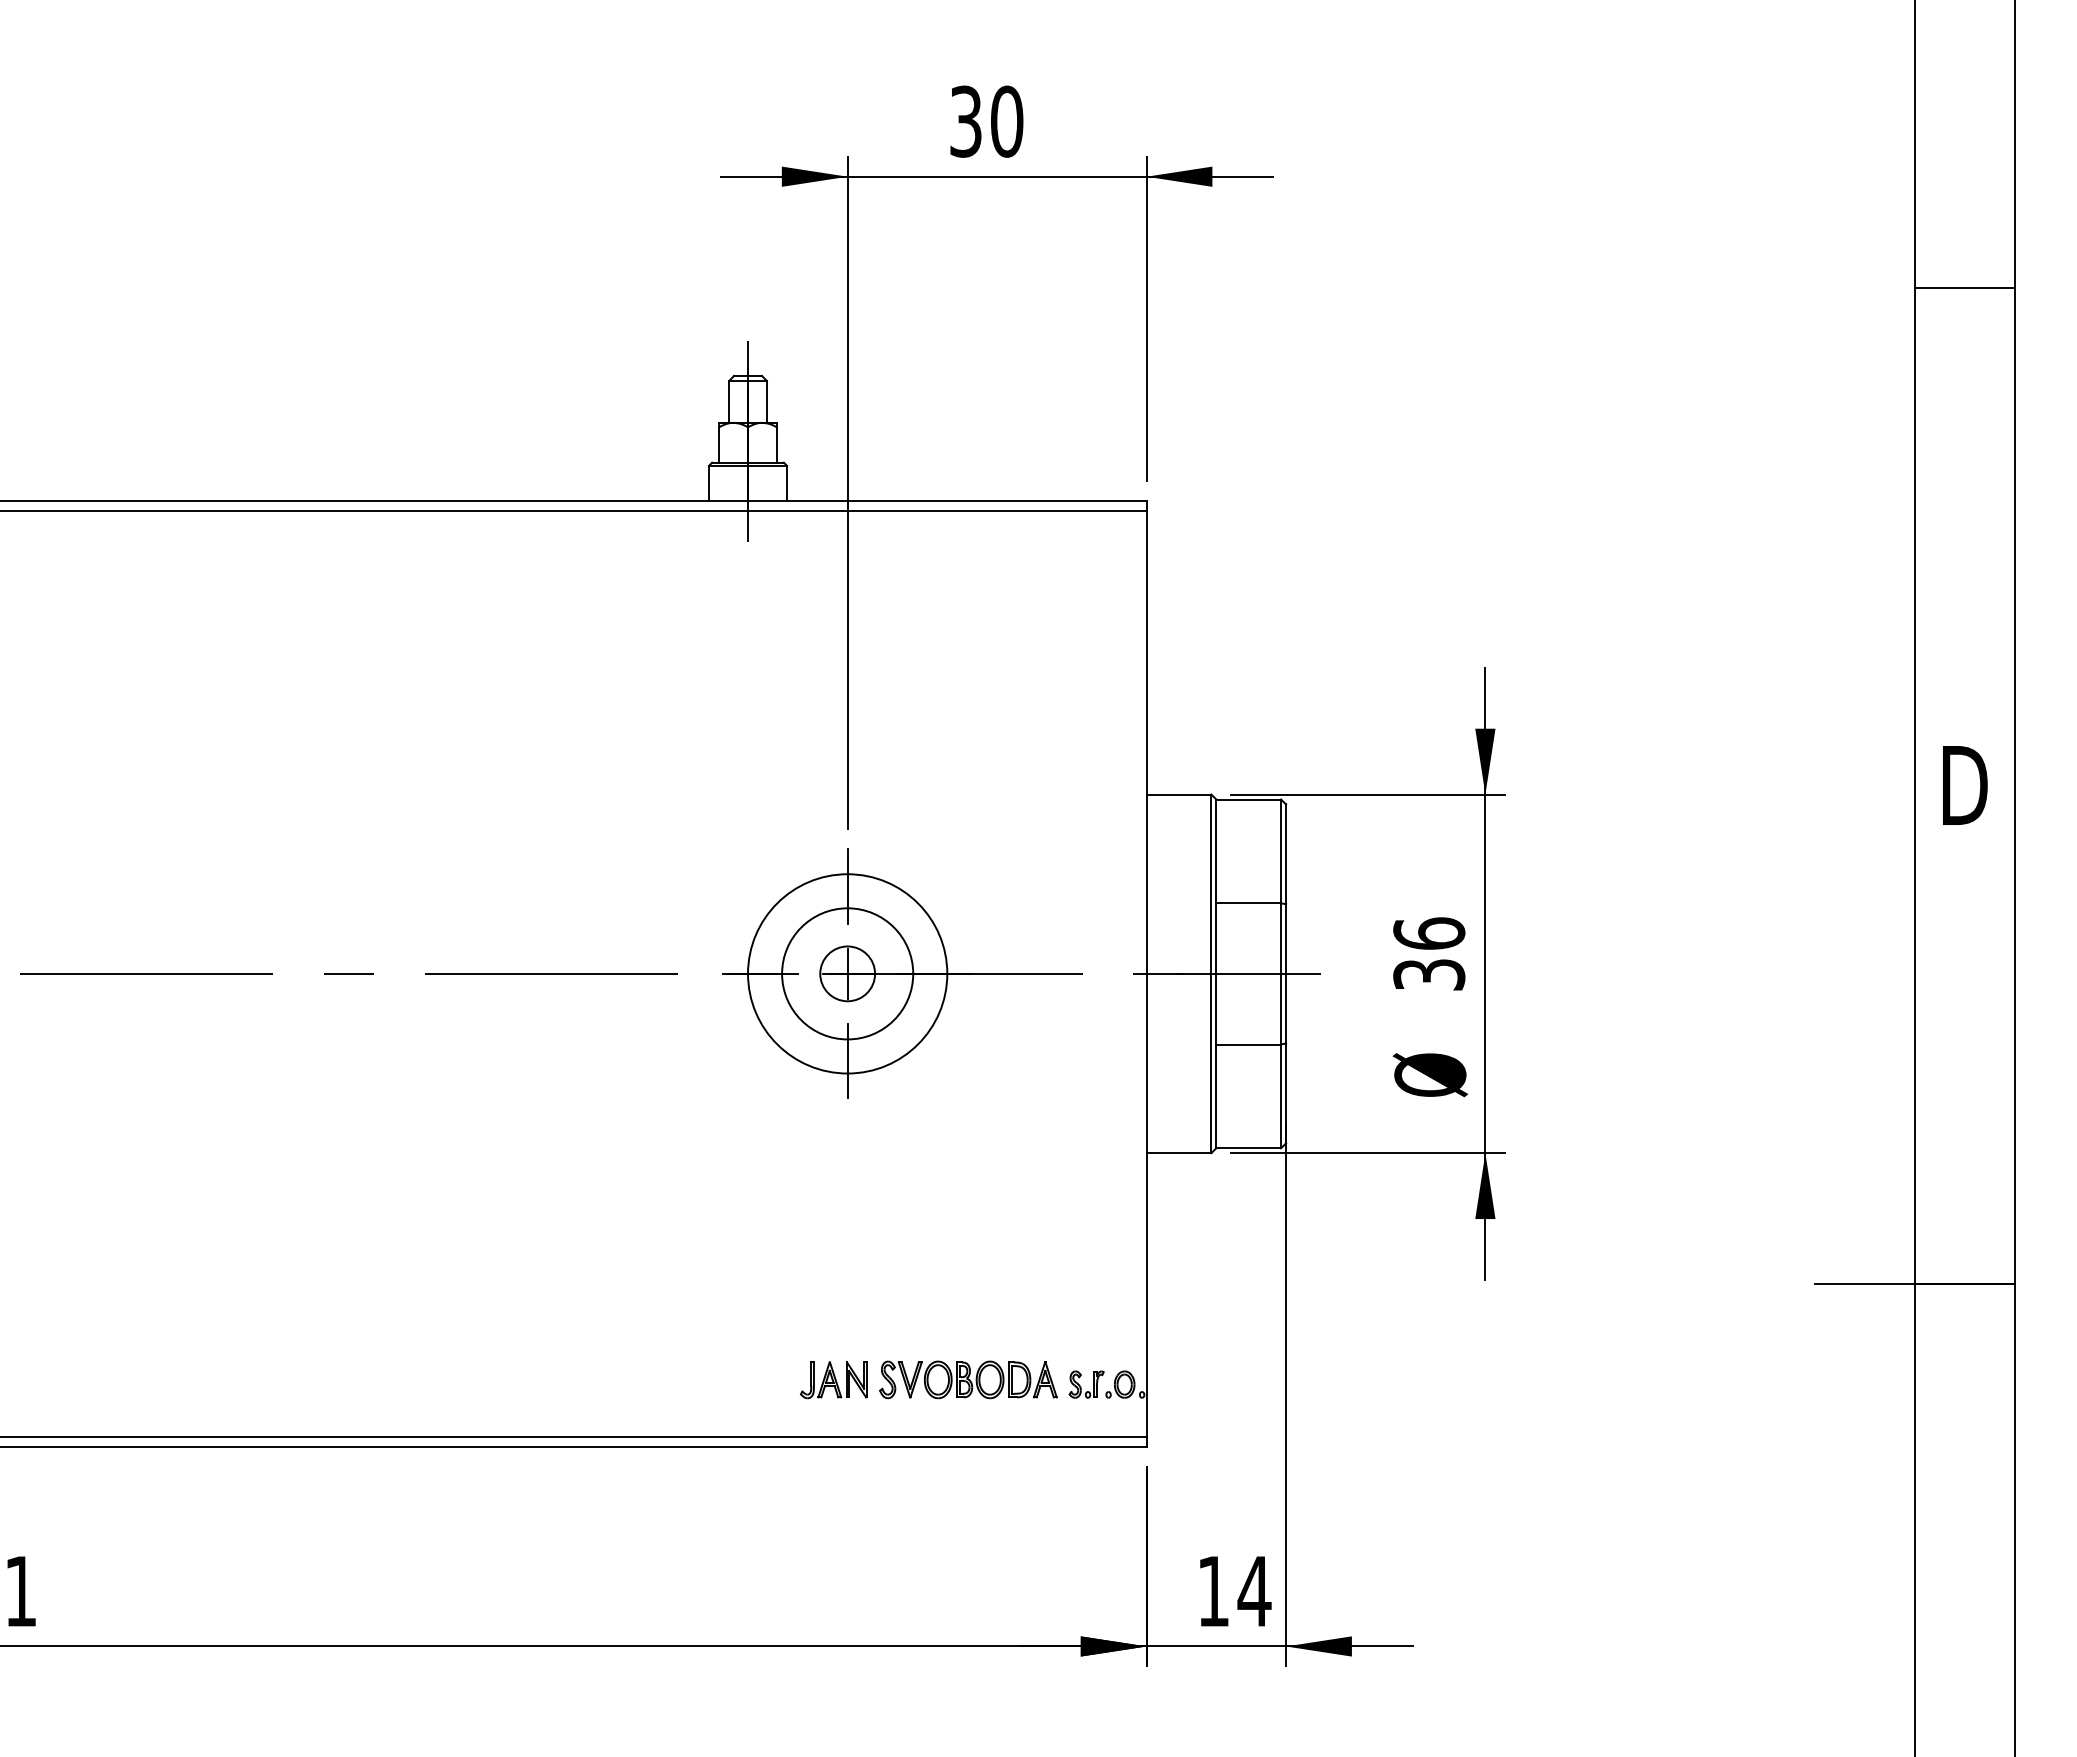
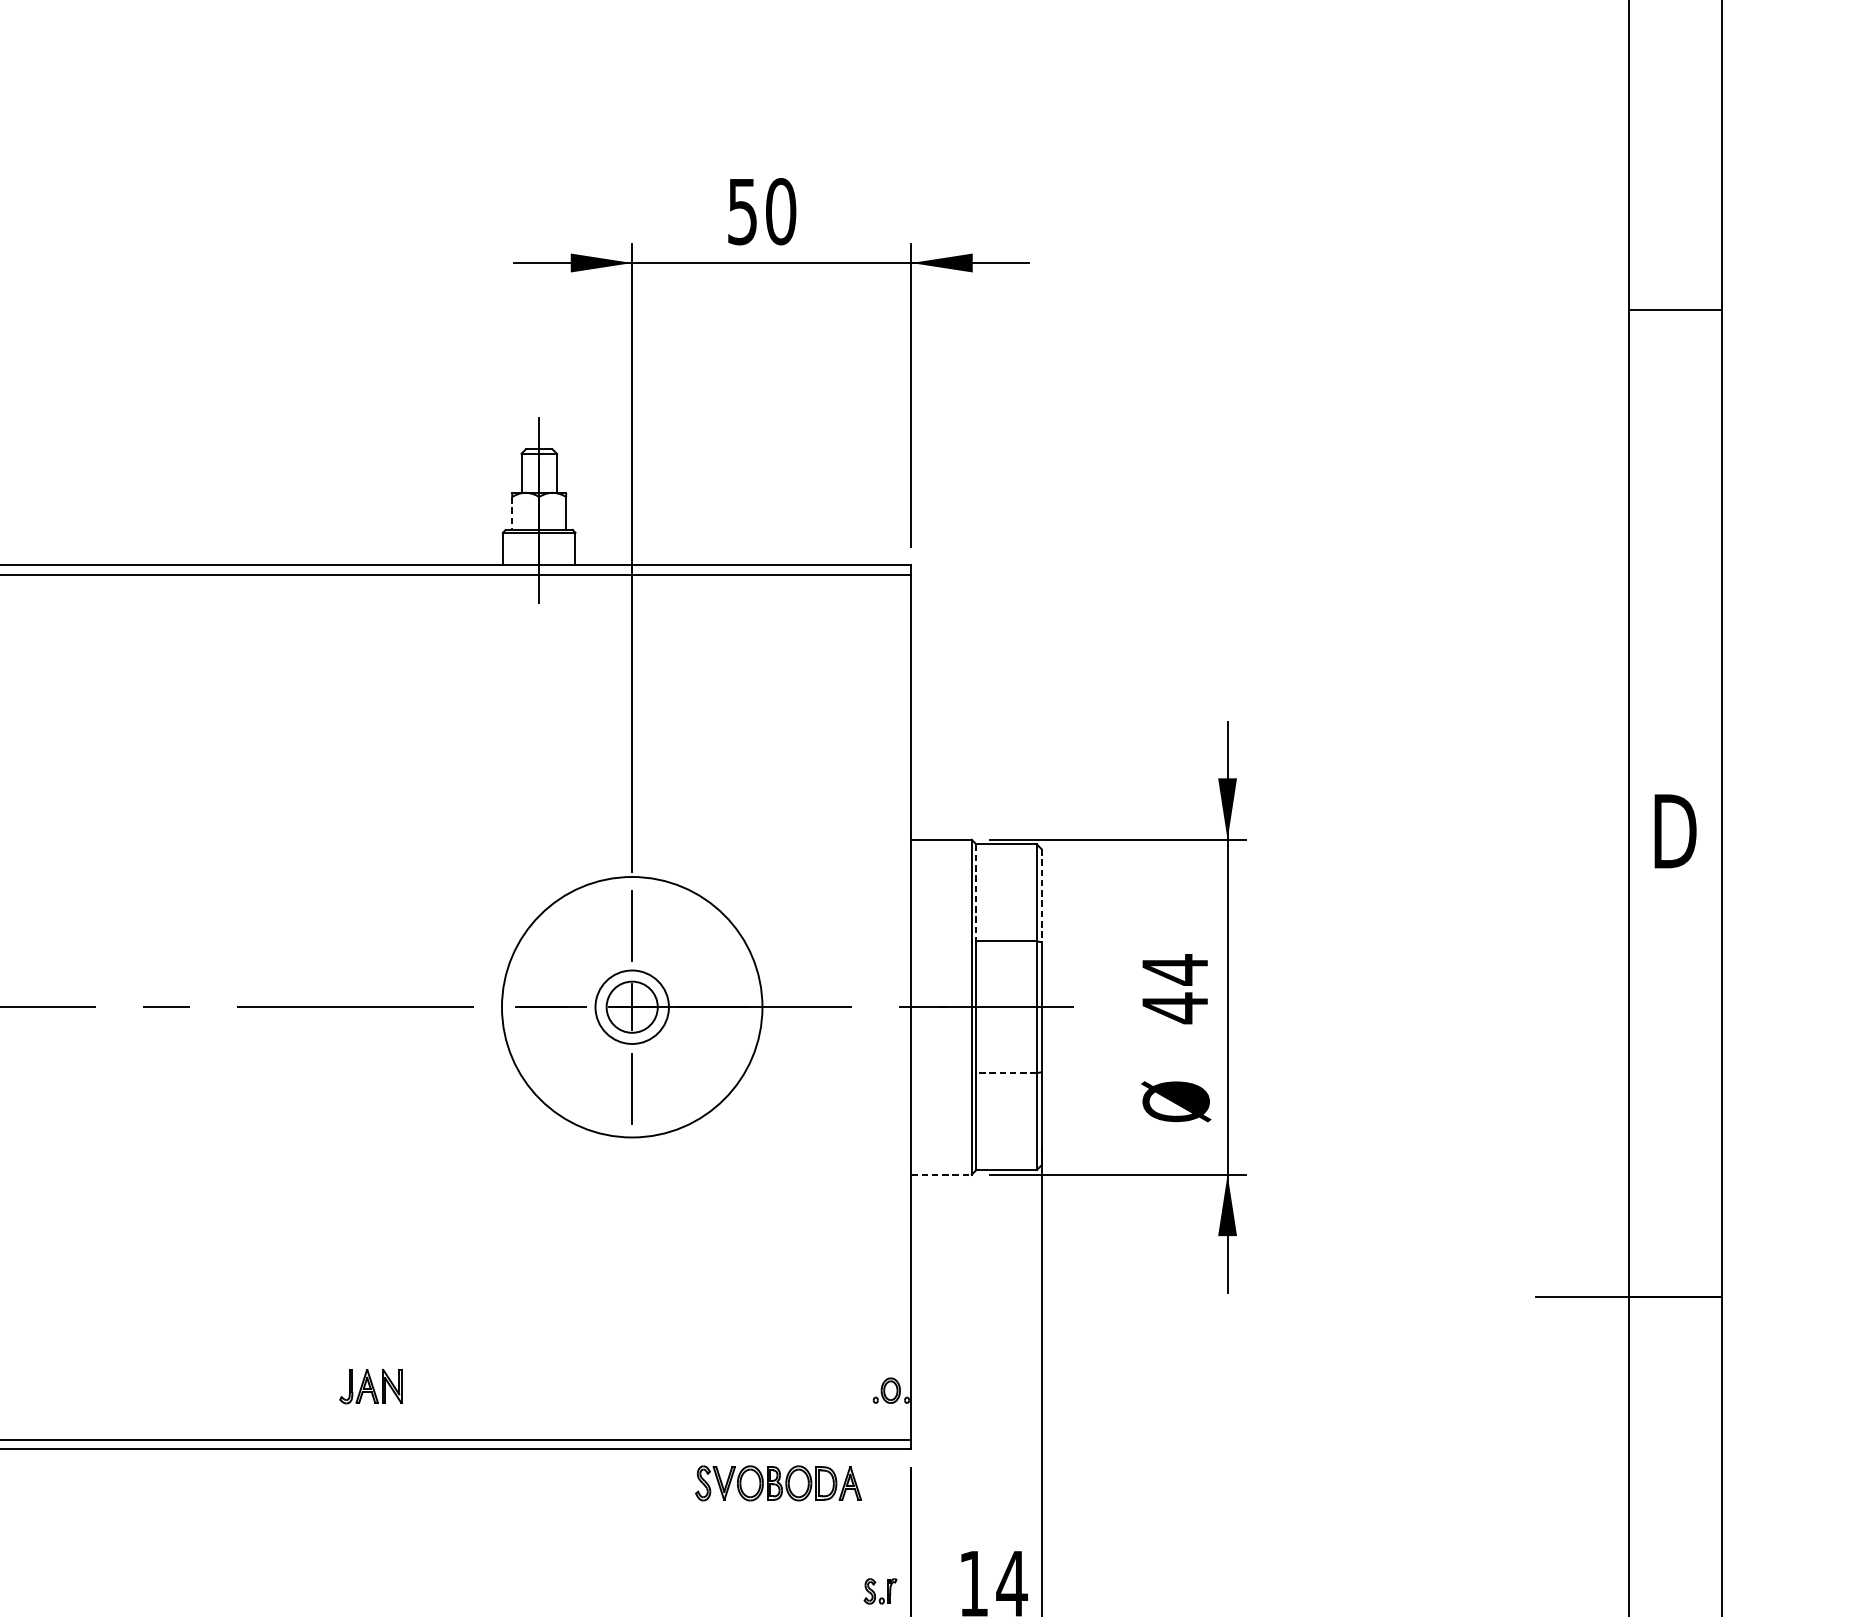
text: (965, 121) -> (742, 211), 30 -> 50
line: (1964, 287) -> (1674, 309), moved
line: (719, 445) -> (512, 513), solid -> dashed
line: (1216, 851) -> (976, 892), solid -> dashed
line: (1286, 854) -> (1041, 895), solid -> dashed
text: (1429, 954) -> (1175, 989), 36 -> 44
circle: (847, 973) -> (632, 1006), size x0.6
circle: (847, 973) -> (632, 1006), size x1.4
line: (1248, 1044) -> (1006, 1073), solid -> dashed
line: (1179, 1153) -> (942, 1174), solid -> dashed
part: (968, 1379) -> (778, 1483), moved
part: (833, 1380) -> (370, 1386), moved
part: (1086, 1384) -> (880, 1591), moved

